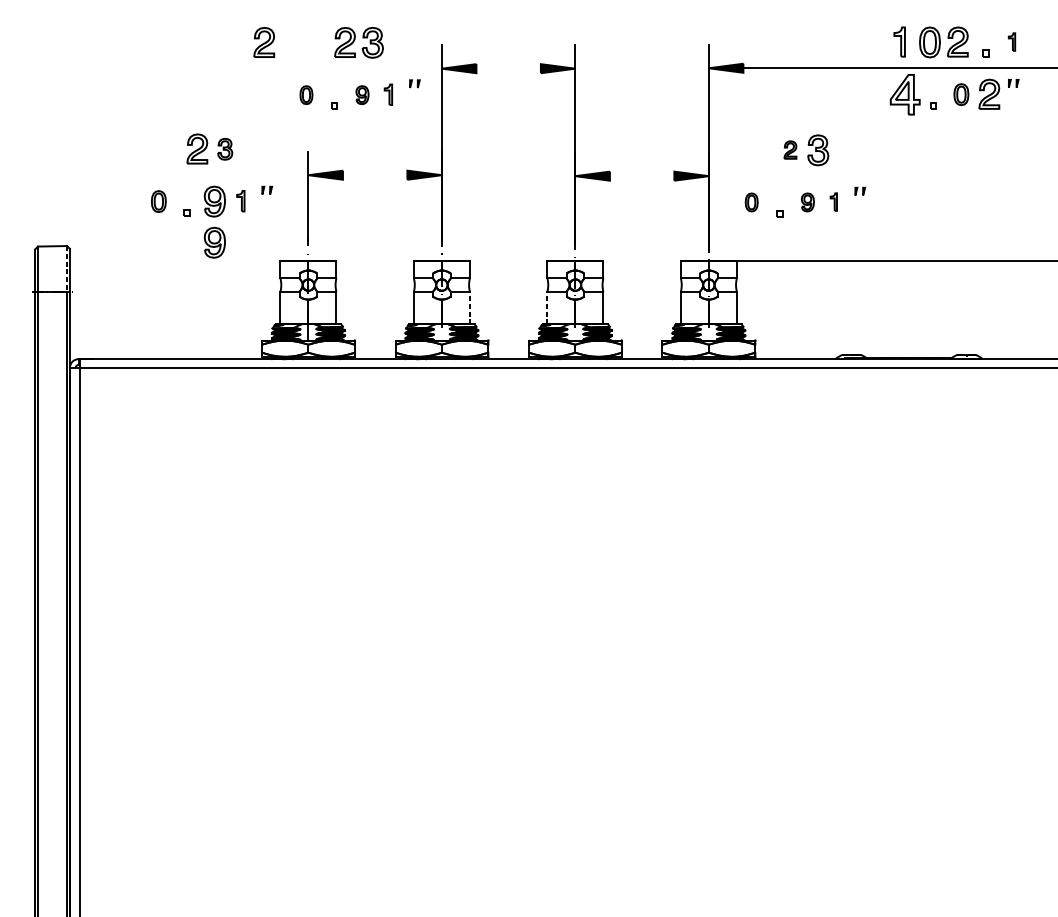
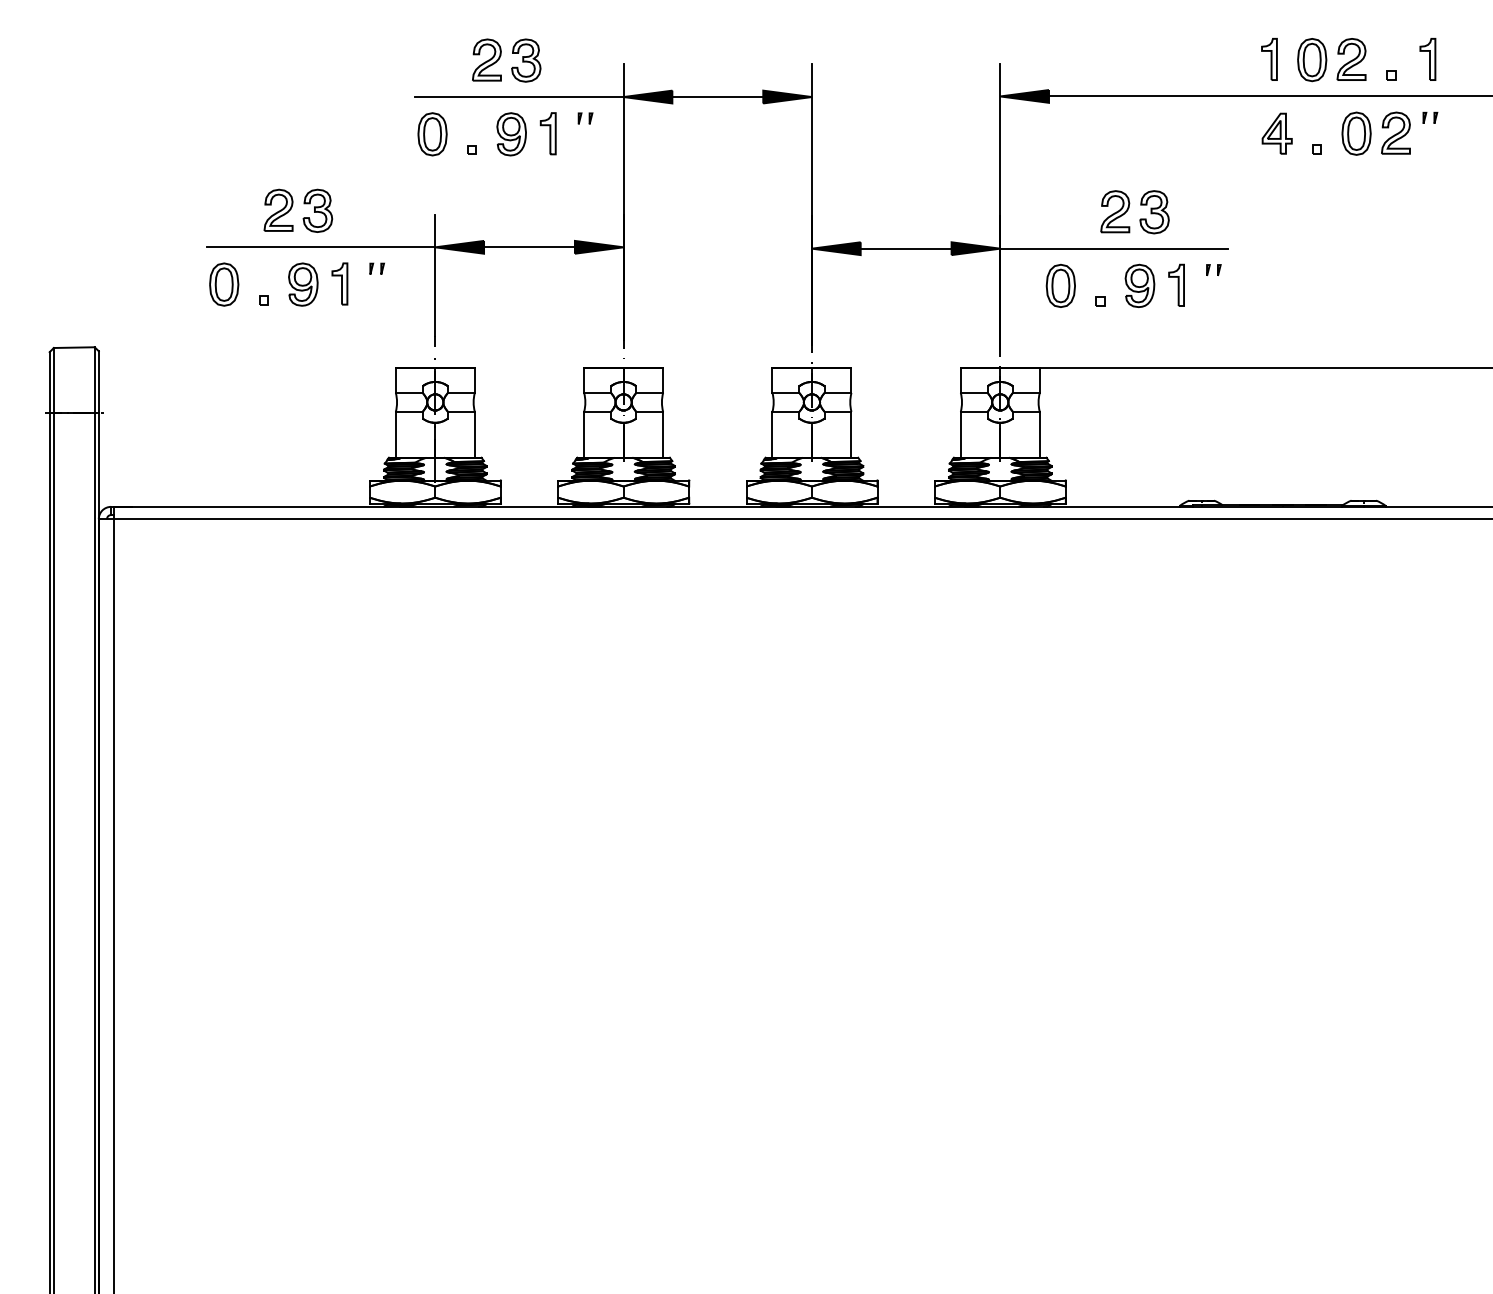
part: (263, 42) -> (372, 59), removed
part: (1011, 42) -> (1427, 59), size x1.67
line: (367, 69) -> (518, 97), added
line: (508, 69) -> (717, 97), added
part: (387, 94) -> (547, 133), size x1.43
part: (904, 94) -> (1276, 133), size x0.71
part: (961, 94) -> (1356, 133), size x1.43
part: (306, 95) -> (432, 134), size x1.67
part: (362, 95) -> (511, 134), size x1.67
part: (224, 149) -> (317, 210), size x1.43
part: (790, 149) -> (1115, 211), size x1.67
line: (227, 175) -> (320, 247), added
line: (375, 175) -> (529, 247), added
line: (641, 176) -> (905, 248), added
line: (789, 176) -> (1113, 248), added
part: (240, 200) -> (339, 283), size x1.43
part: (159, 201) -> (224, 284), size x1.43
part: (833, 201) -> (1176, 284), size x1.67
part: (751, 202) -> (1060, 285), size x1.67
part: (807, 202) -> (1139, 285), size x1.67
part: (215, 242) -> (303, 342), removed
line: (66, 269) -> (94, 380), dashed -> solid
line: (470, 307) -> (663, 434), dashed -> solid
line: (547, 307) -> (772, 434), dashed -> solid

